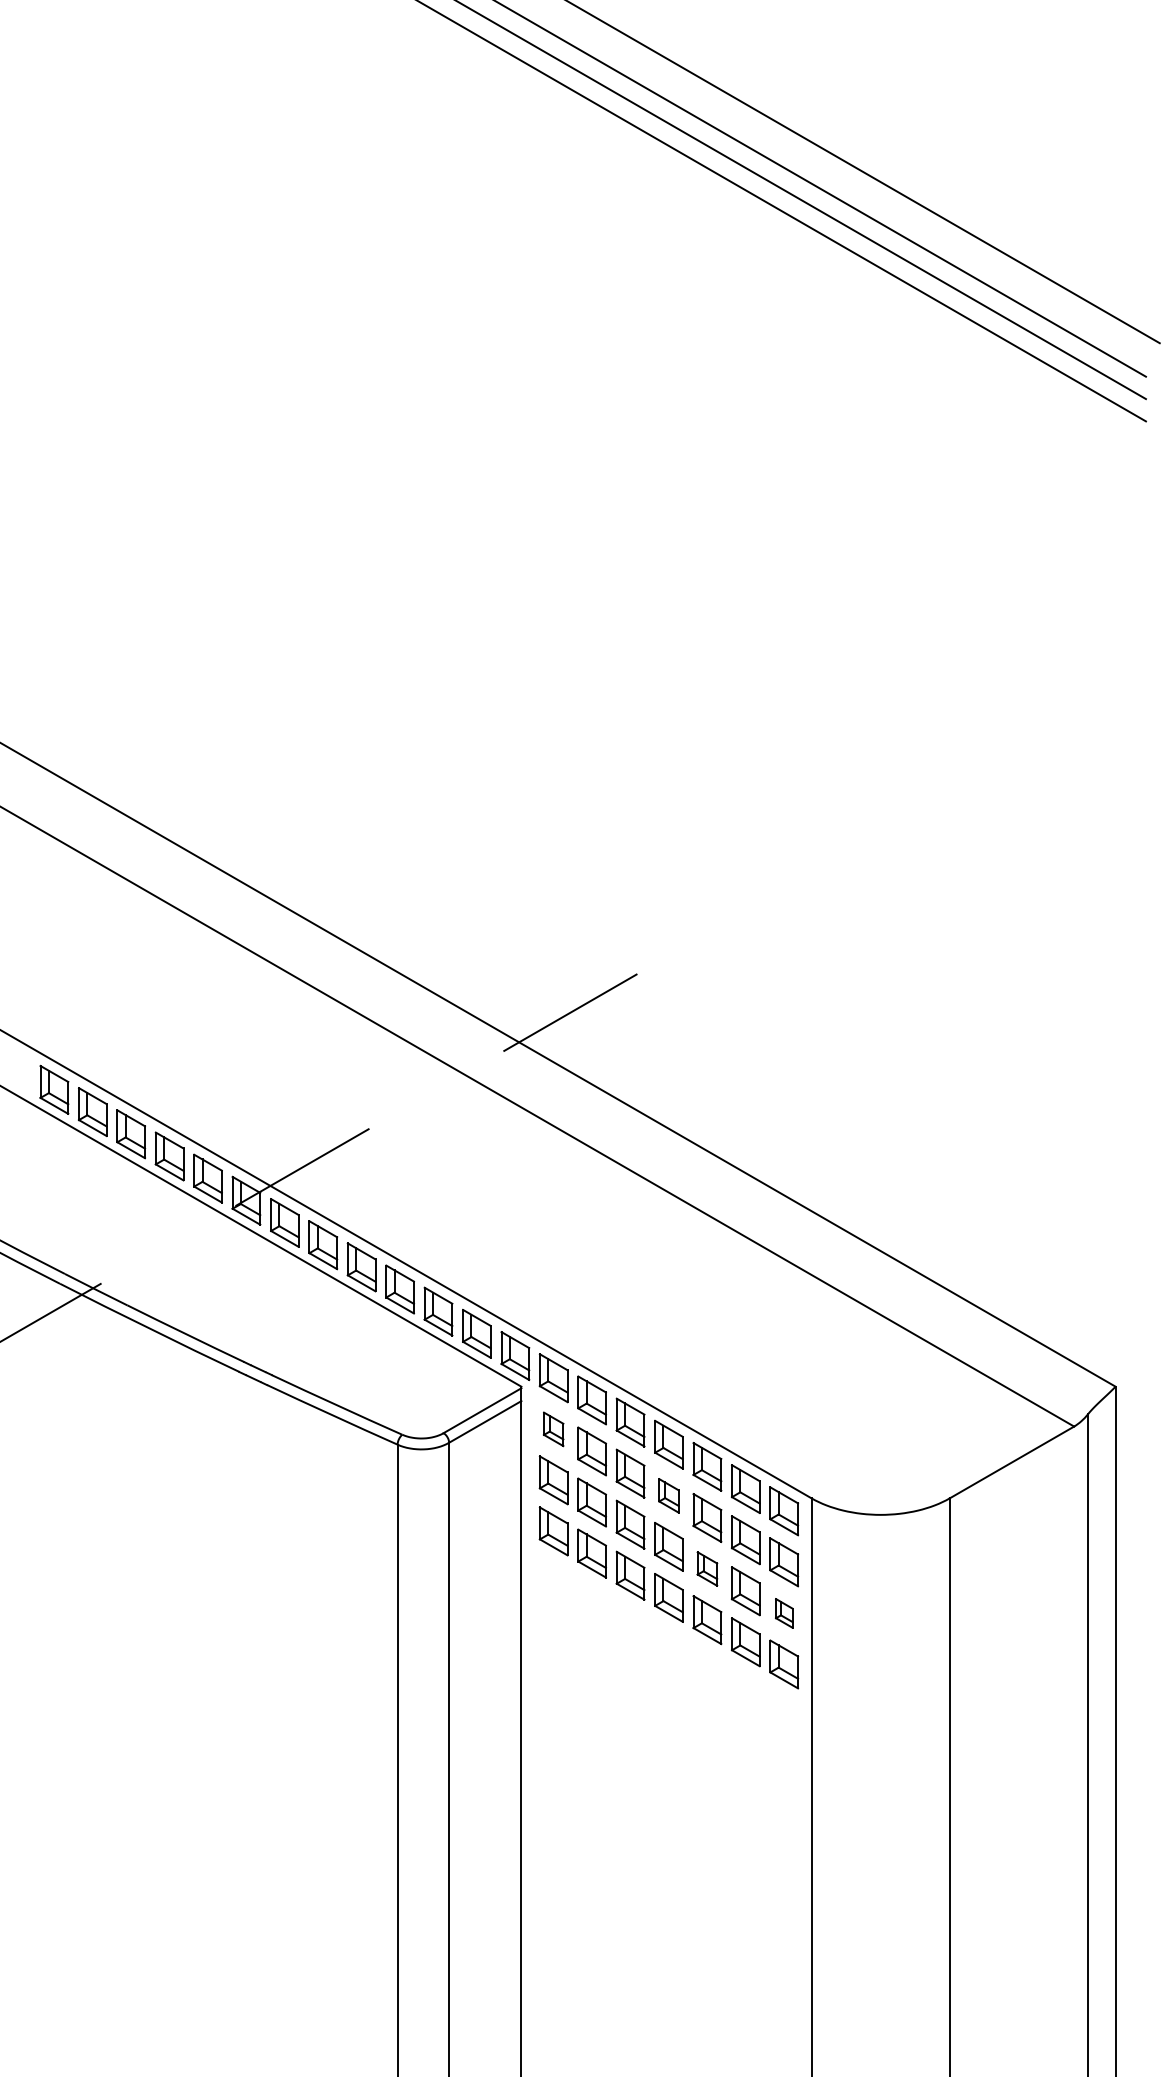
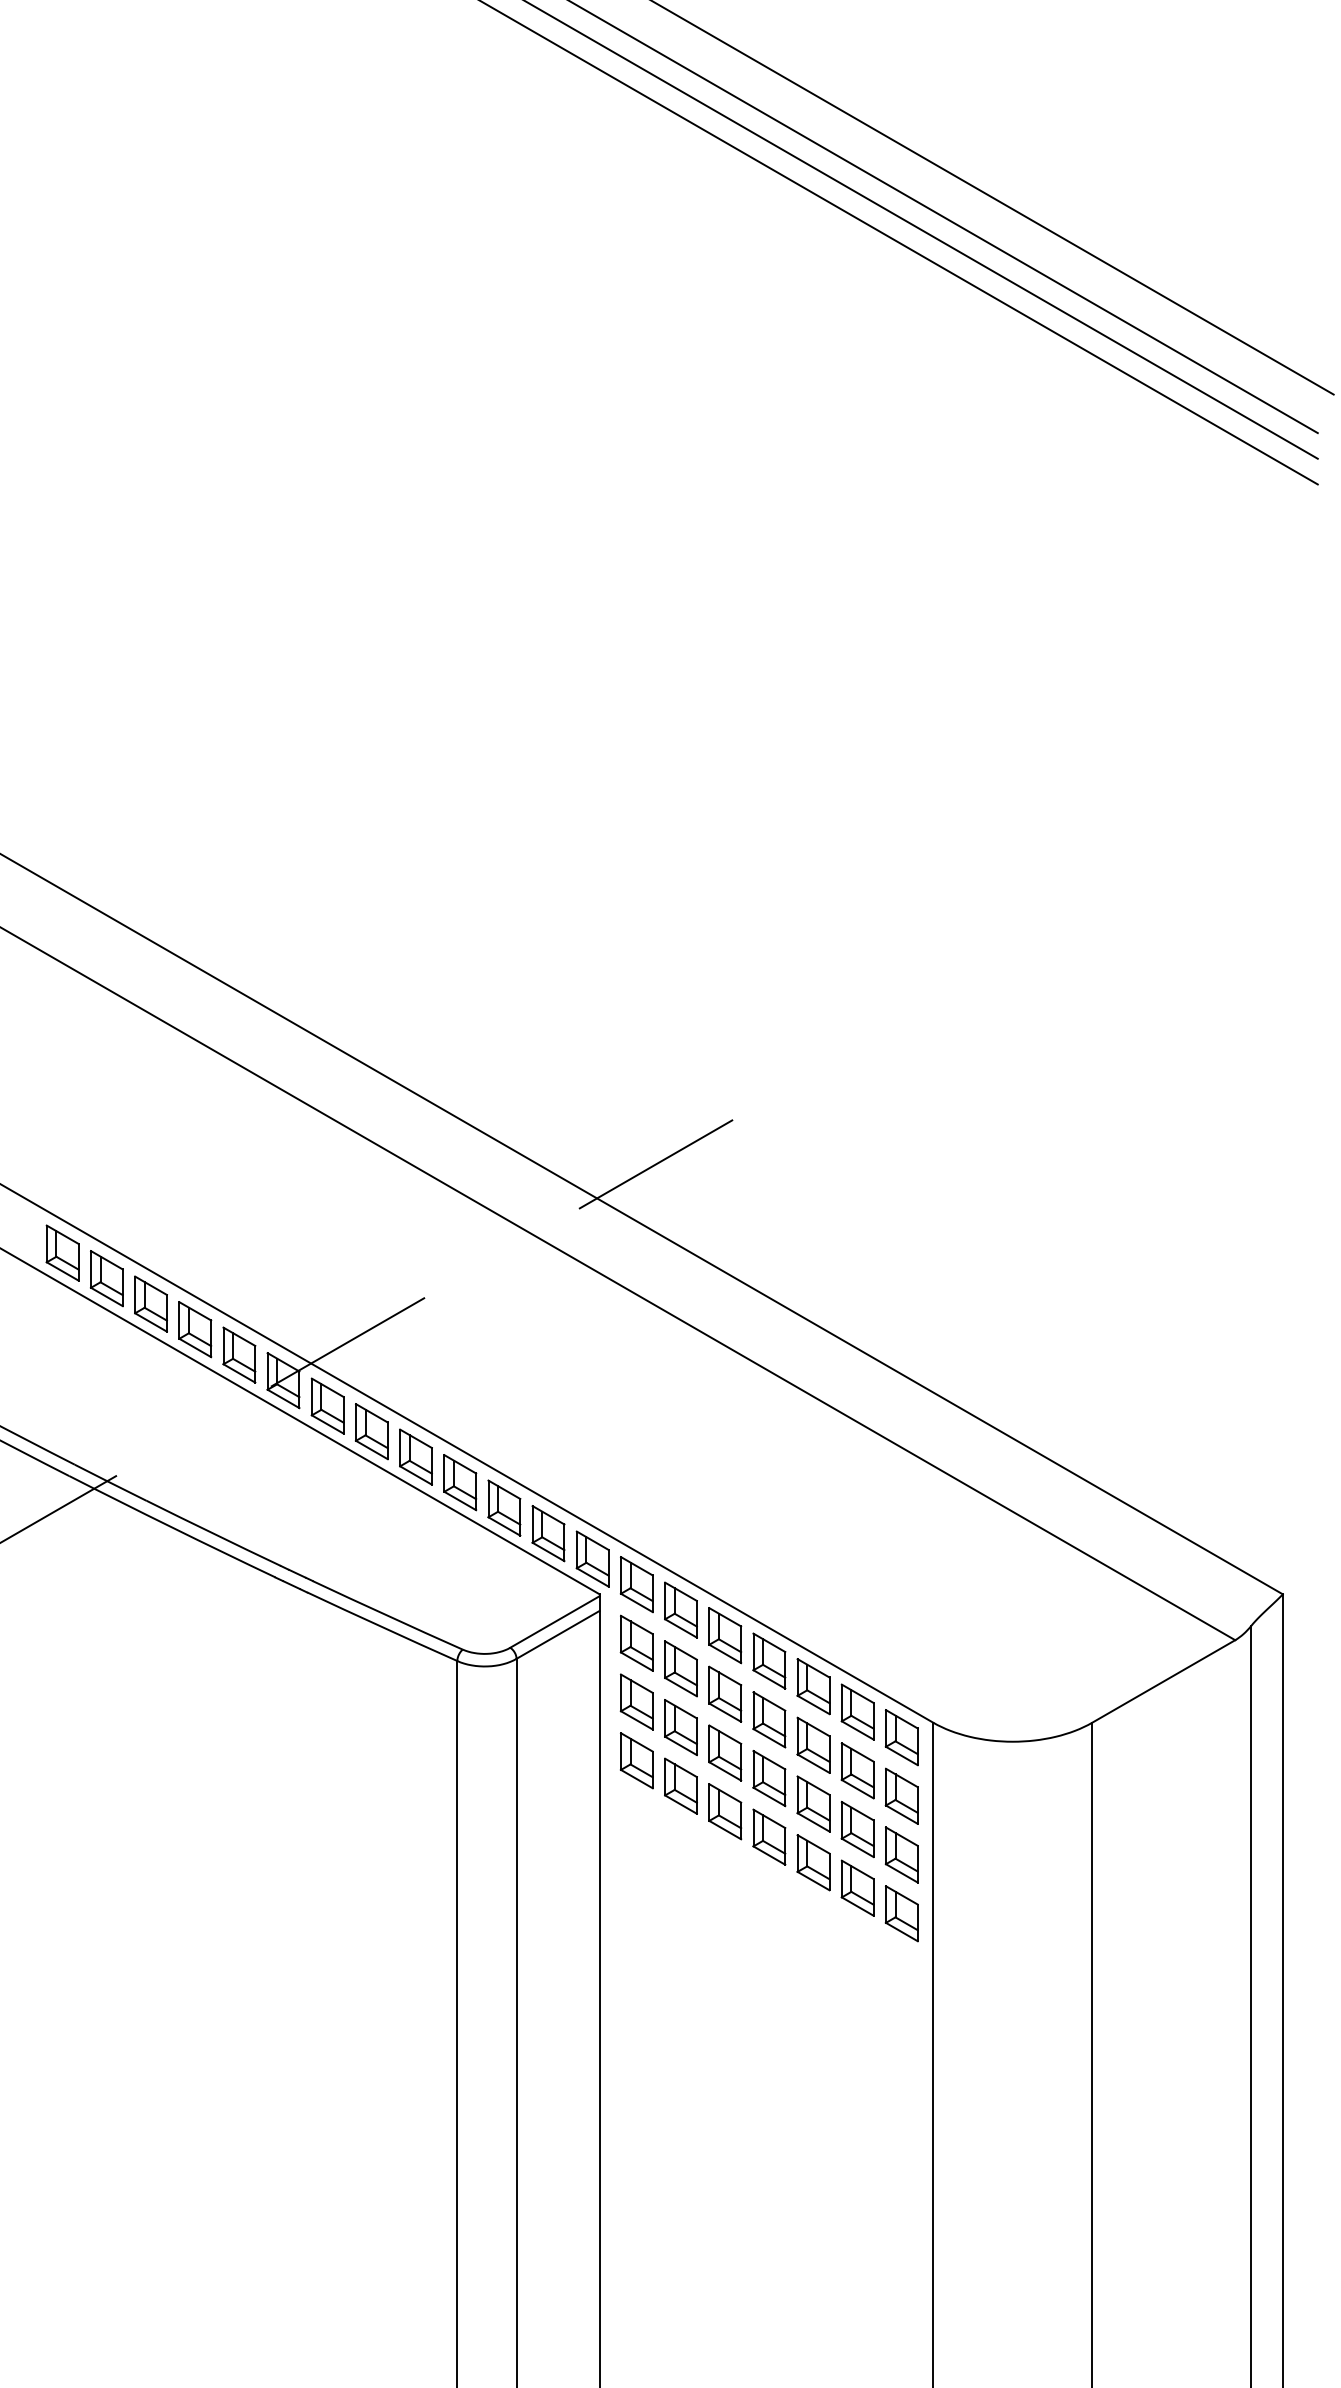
part: (553, 1429) -> (636, 1643), size x1.43
part: (668, 1495) -> (768, 1719), size x1.43
part: (707, 1568) -> (813, 1803), size x1.43
part: (784, 1613) -> (902, 1855), size x1.67

